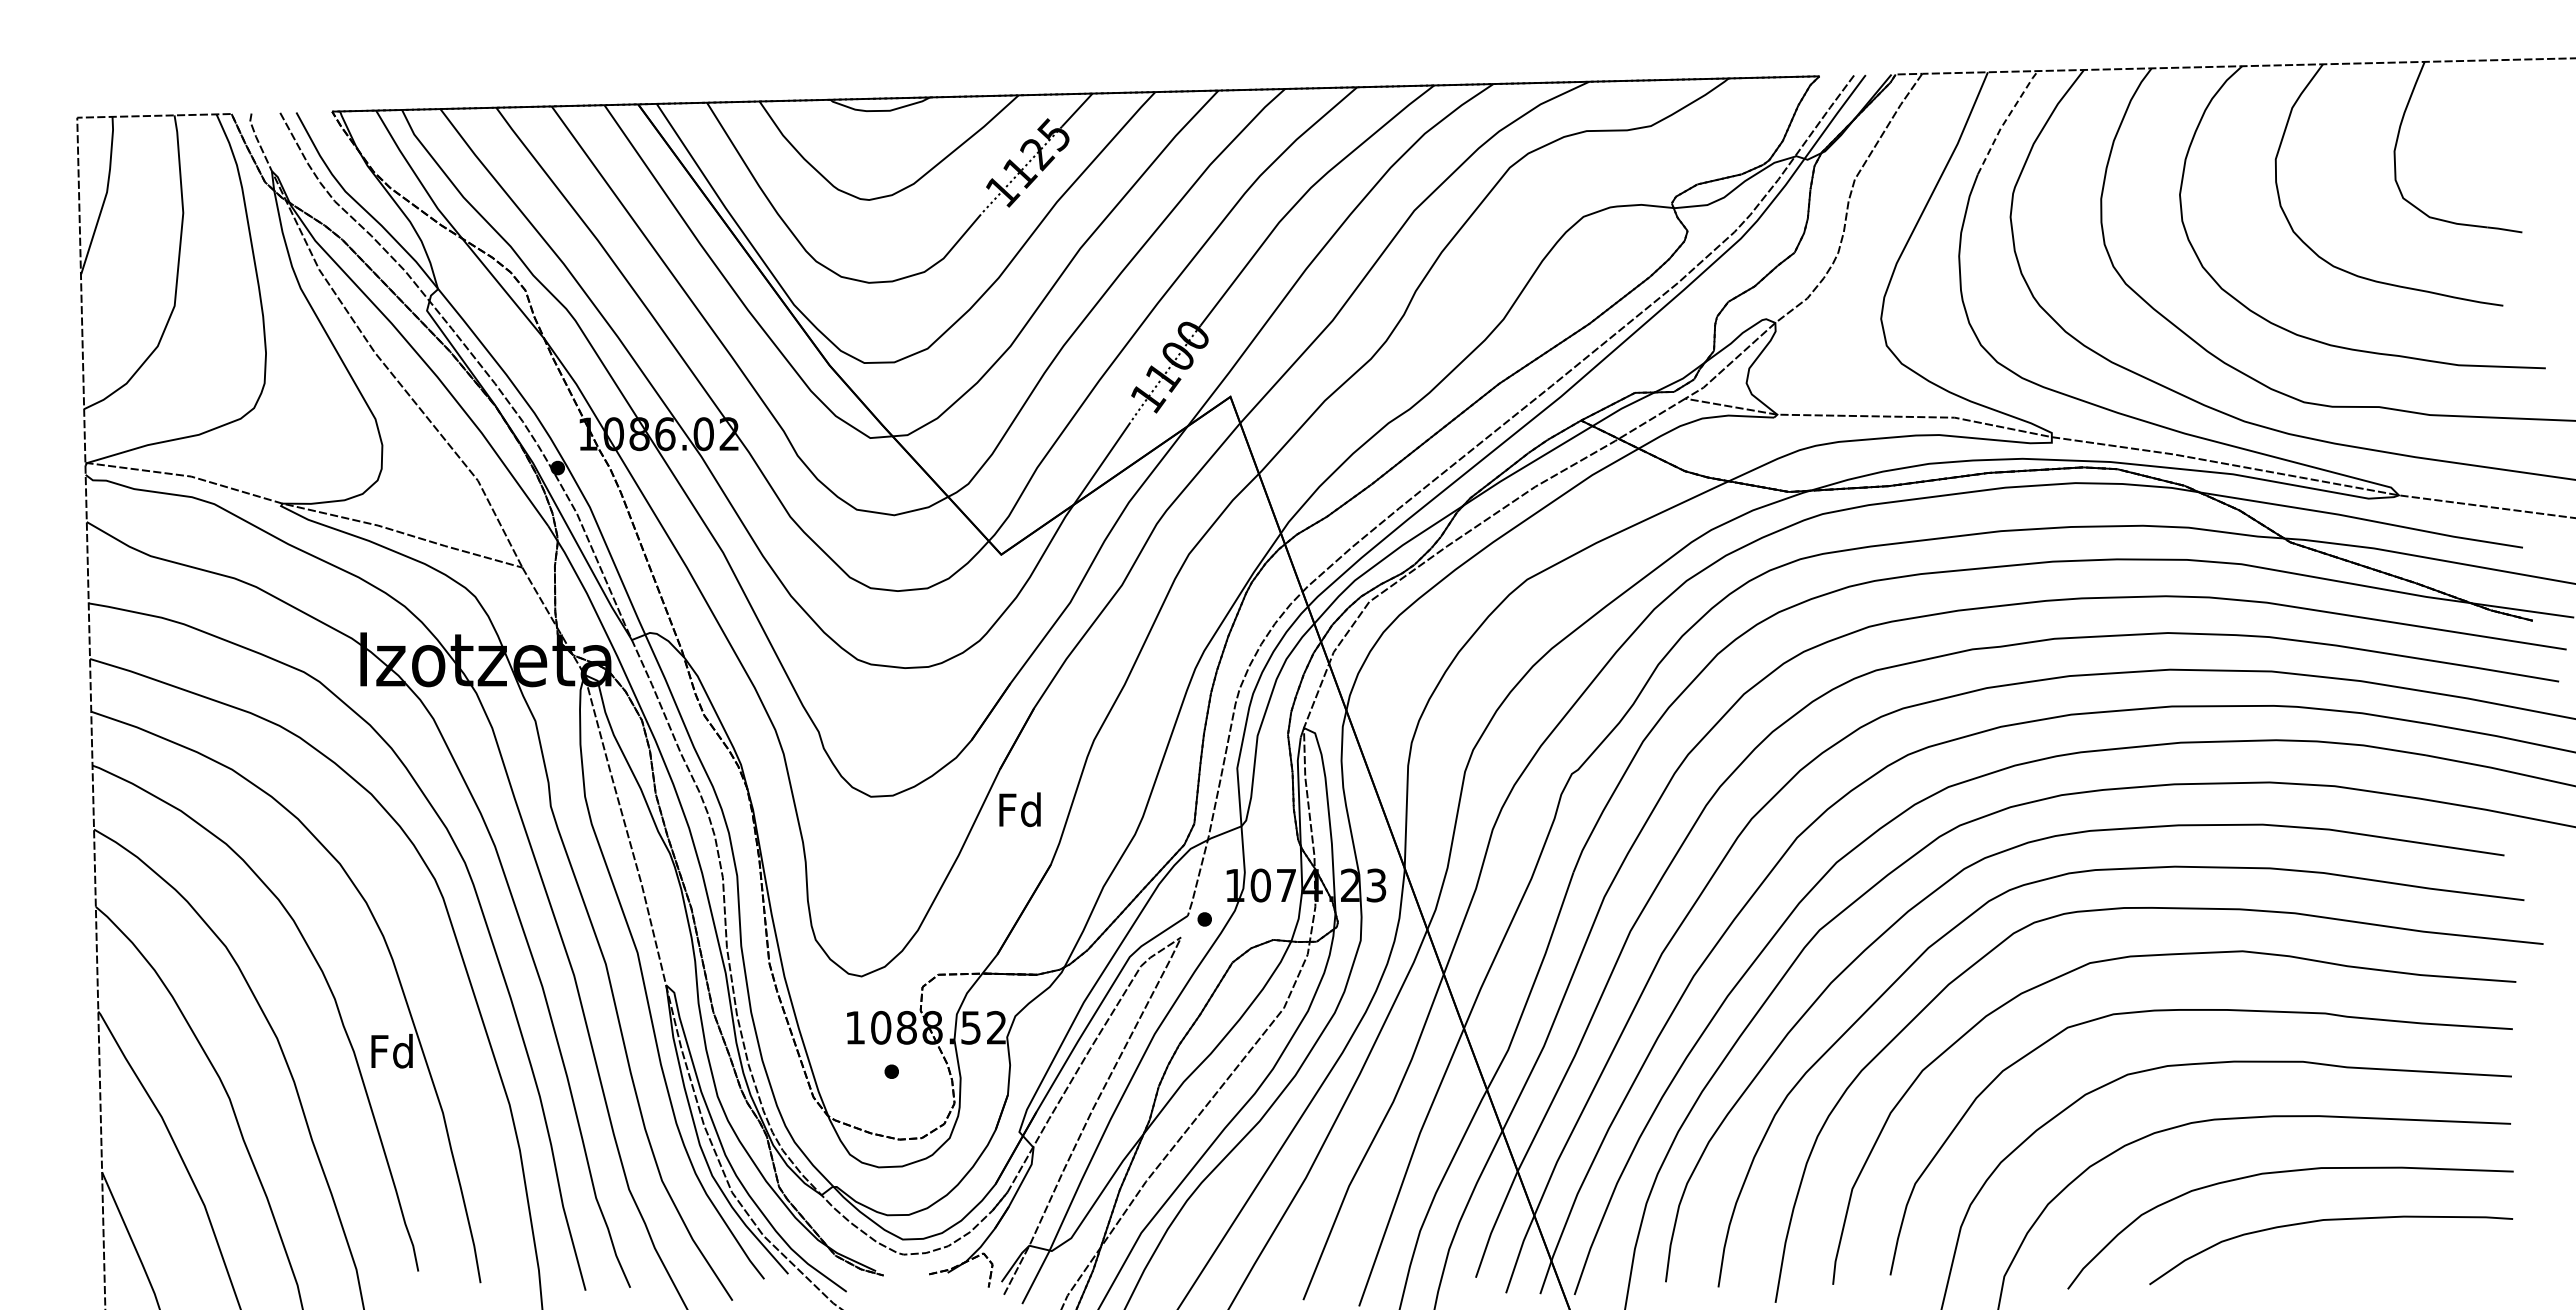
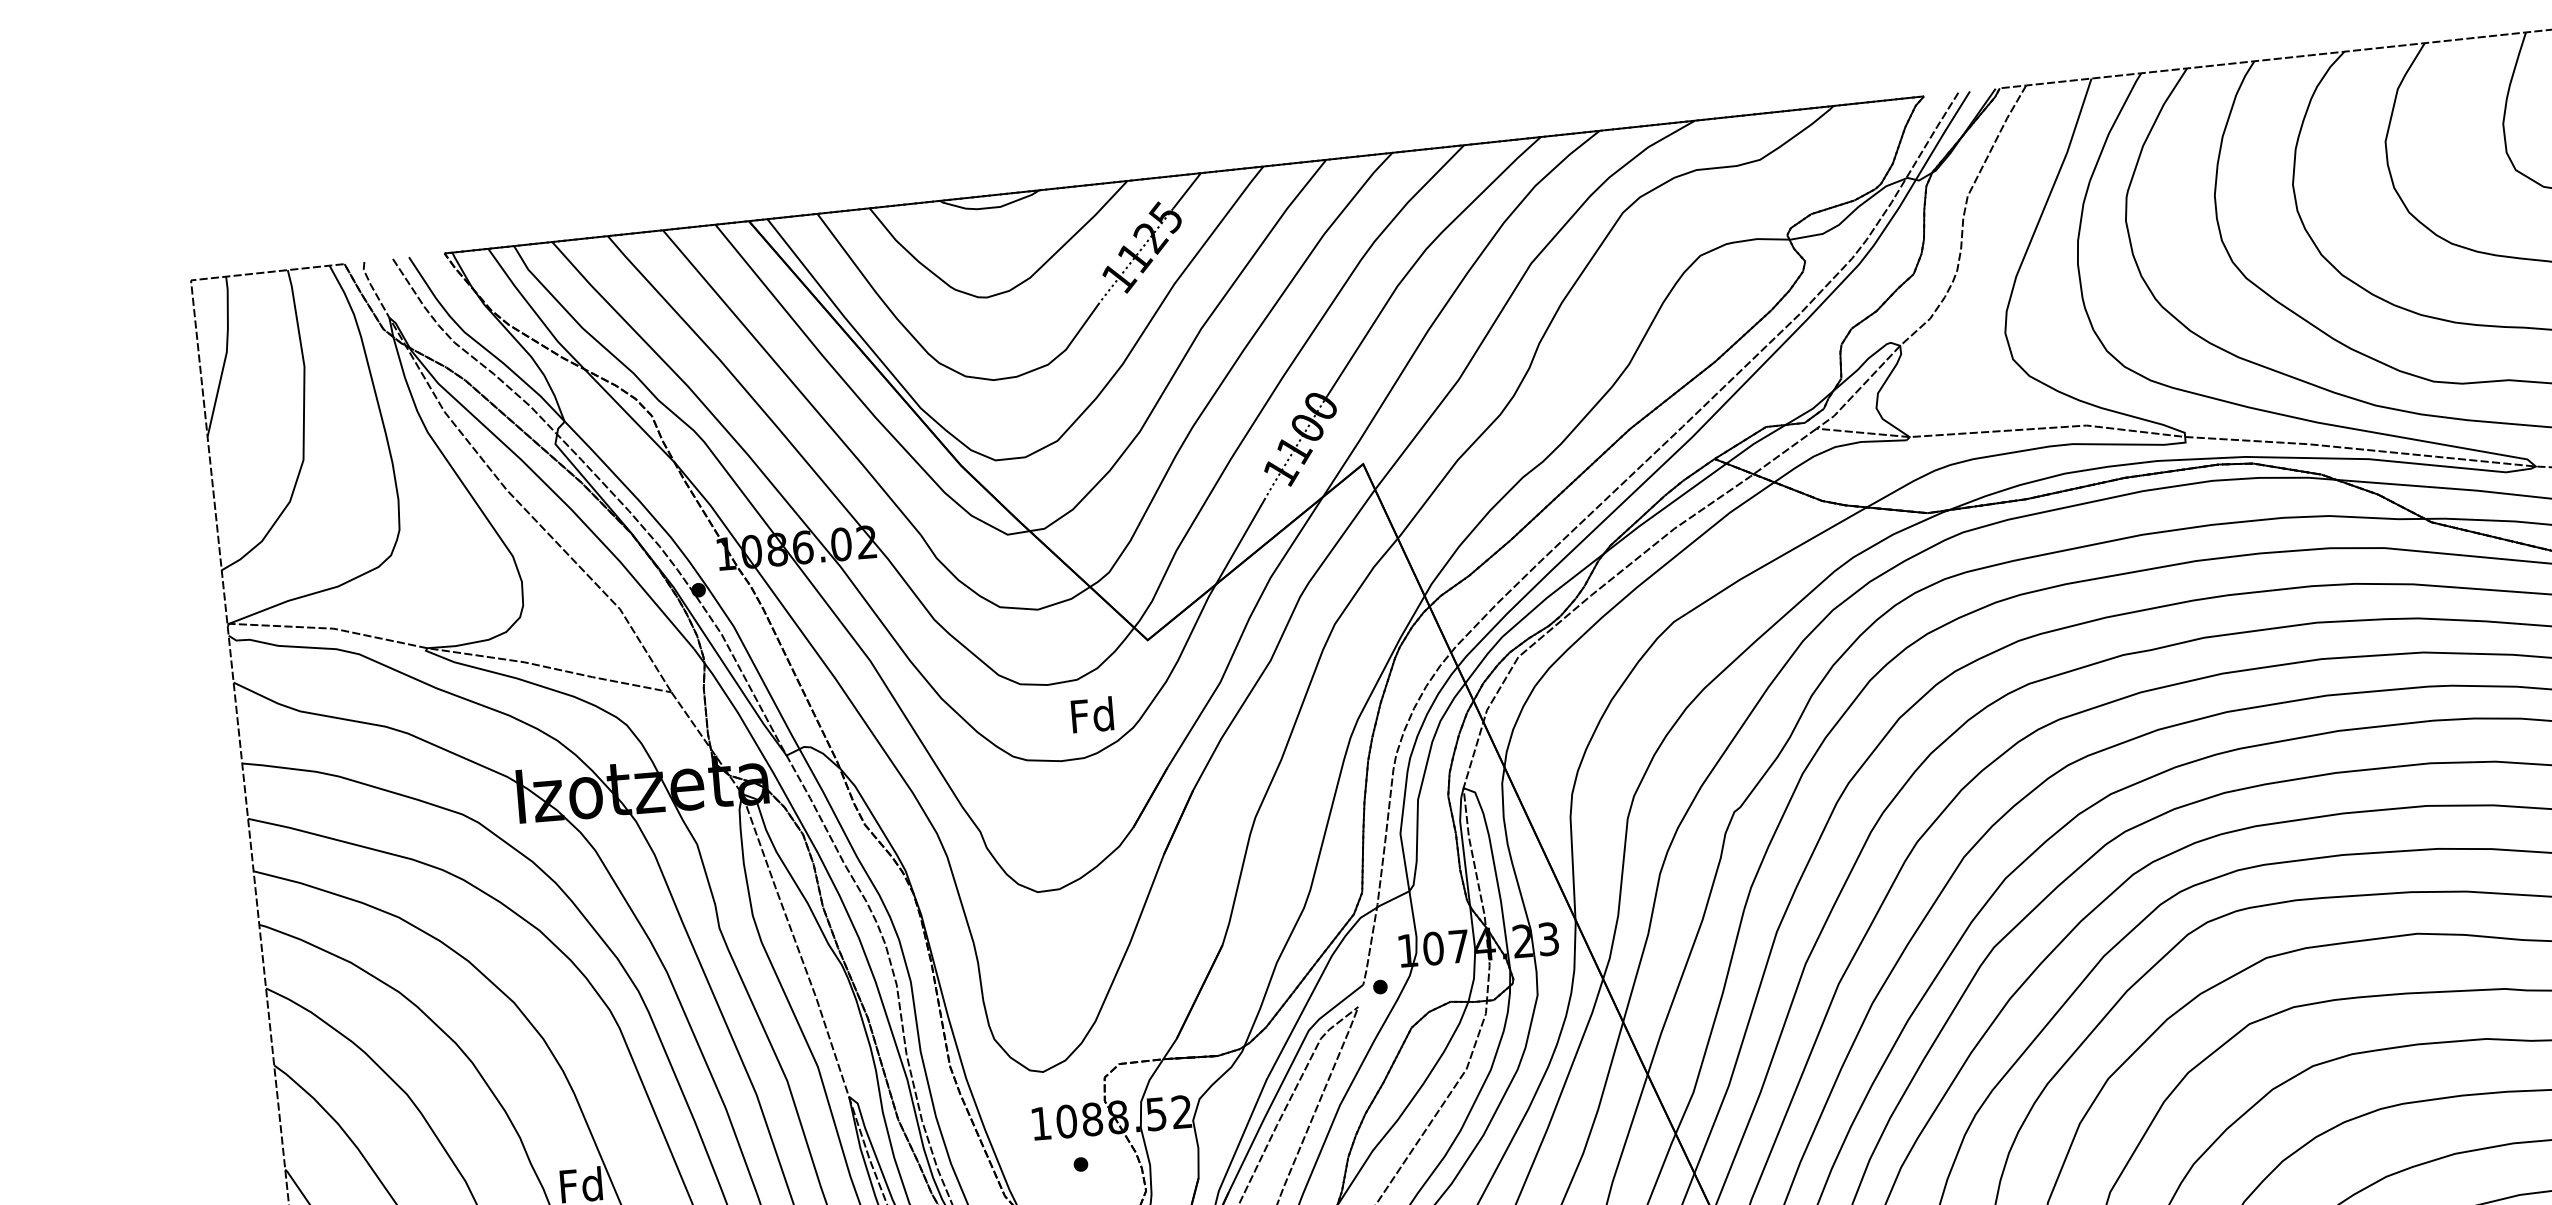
line: (2005, 121) -> (2113, 126), dashed -> solid
text: (1019, 809) -> (1091, 714), moved

